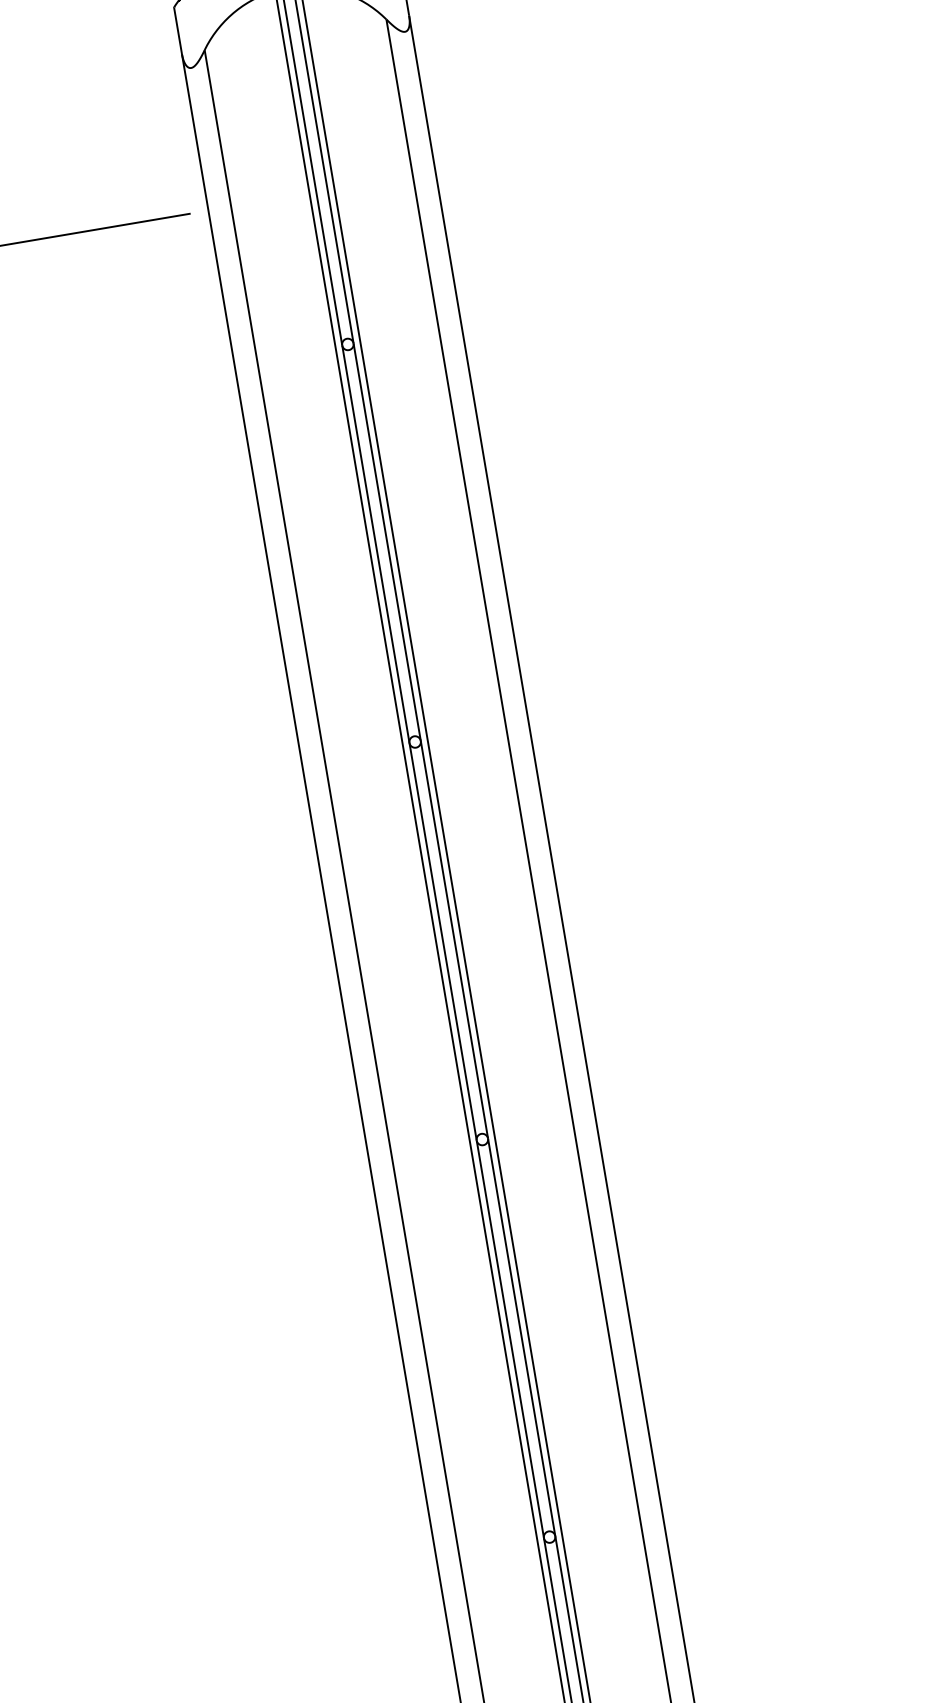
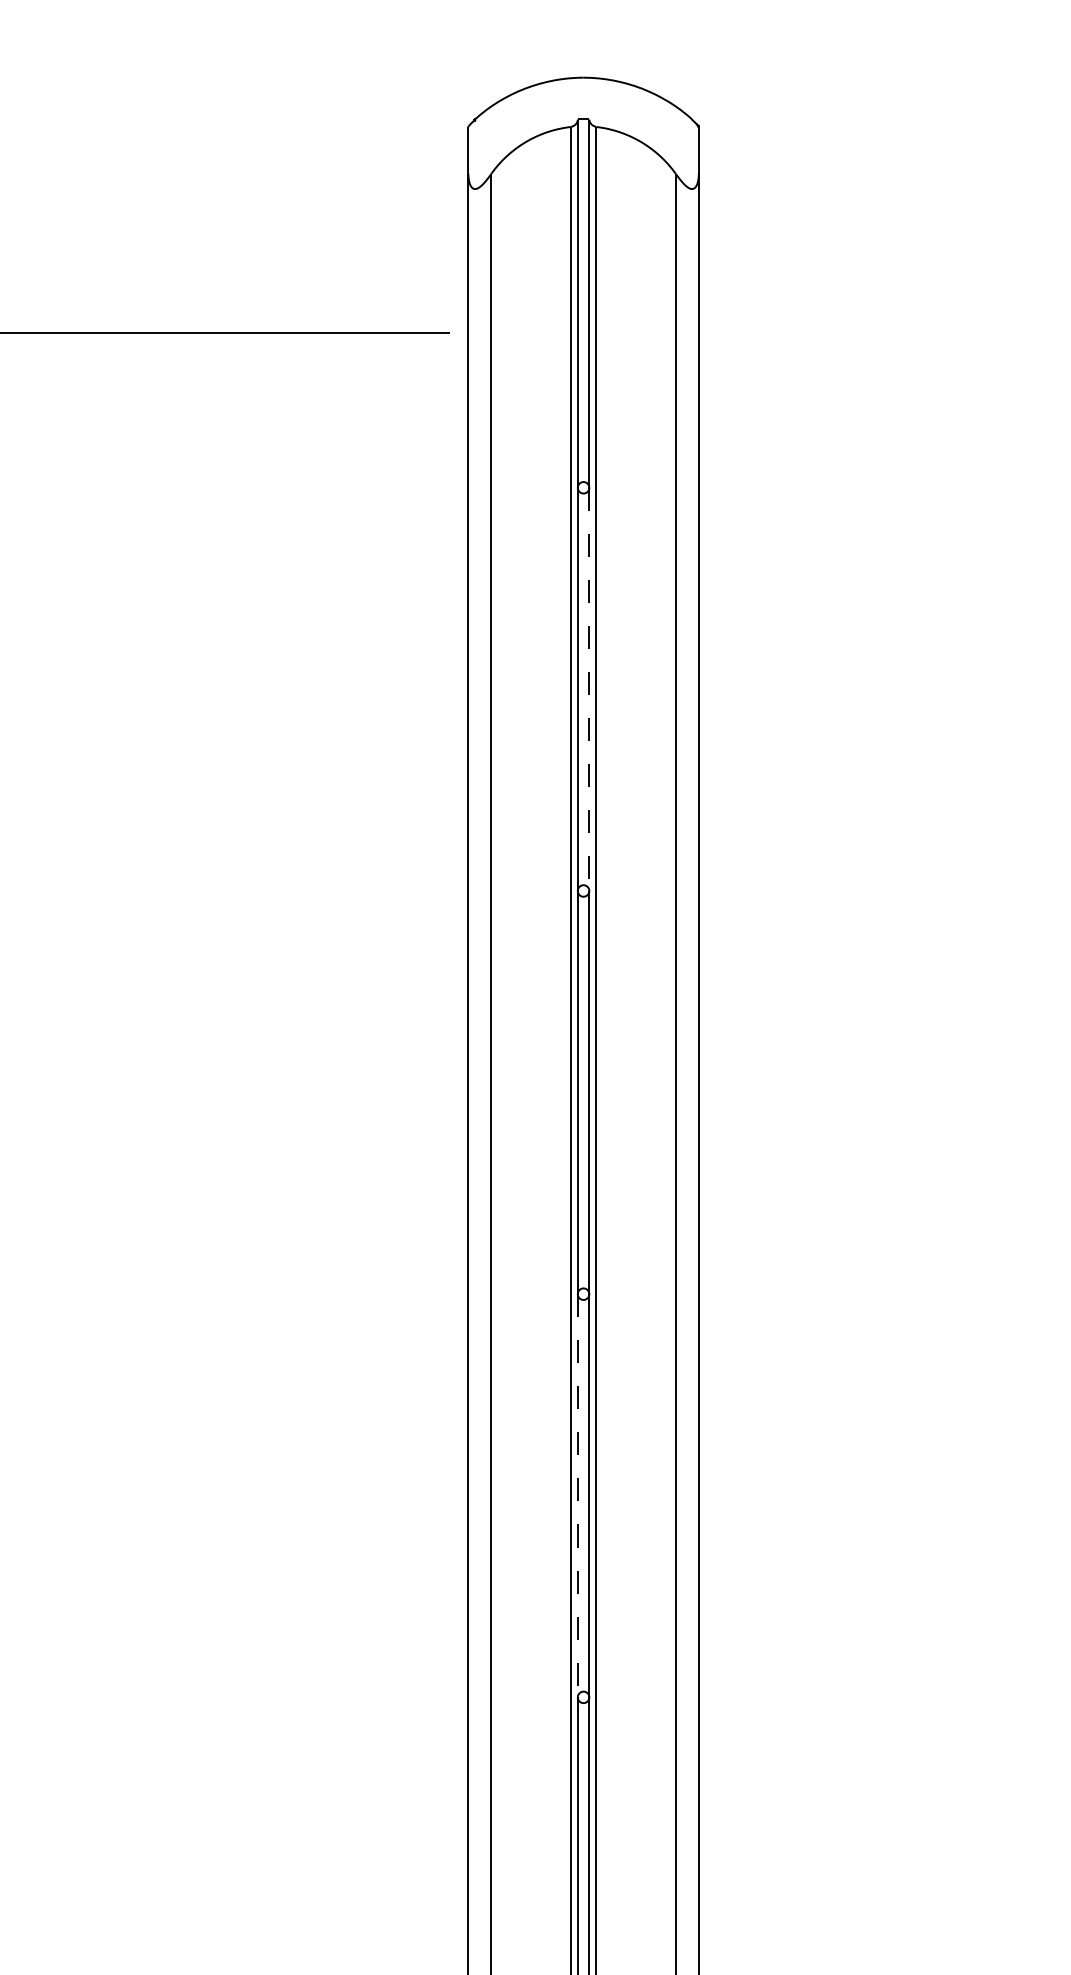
line: (387, 542) -> (589, 689), solid -> dashed
line: (509, 1339) -> (577, 1495), solid -> dashed

